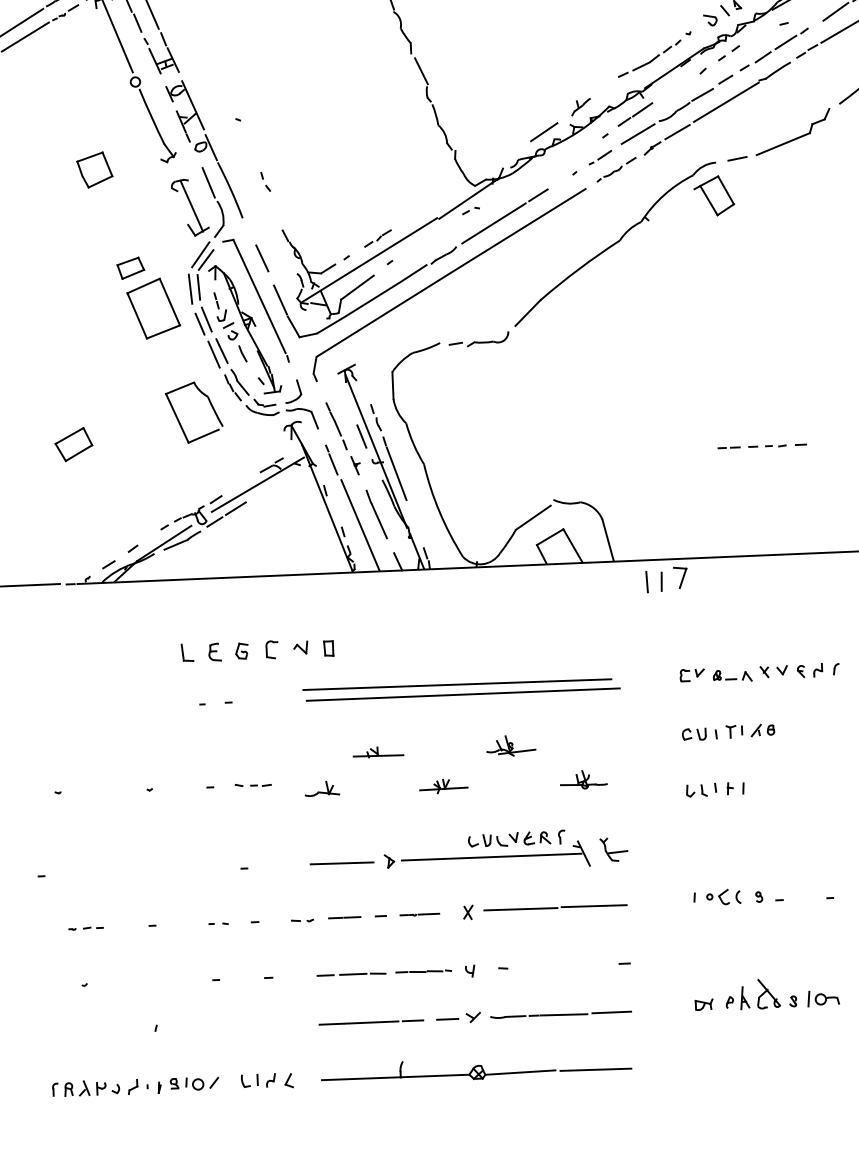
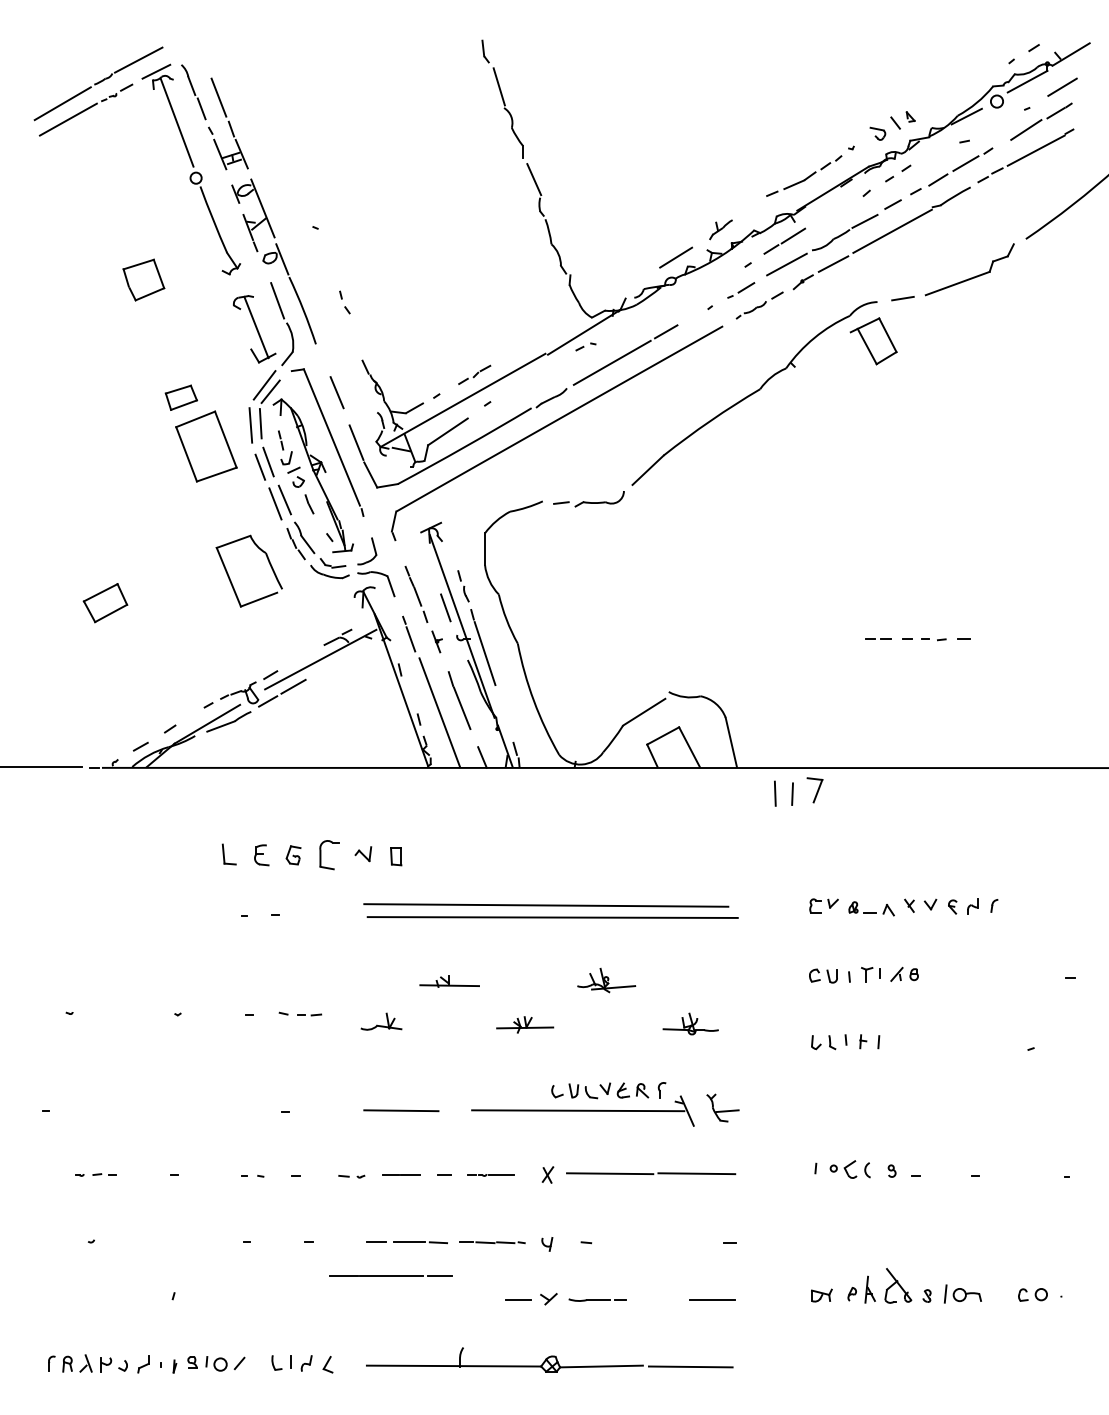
part: (271, 650) -> (328, 855), size x1.4
part: (389, 861) -> (457, 1110), removed
line: (563, 1014) -> (655, 1300), removed
line: (370, 1022) -> (390, 1275), moved

